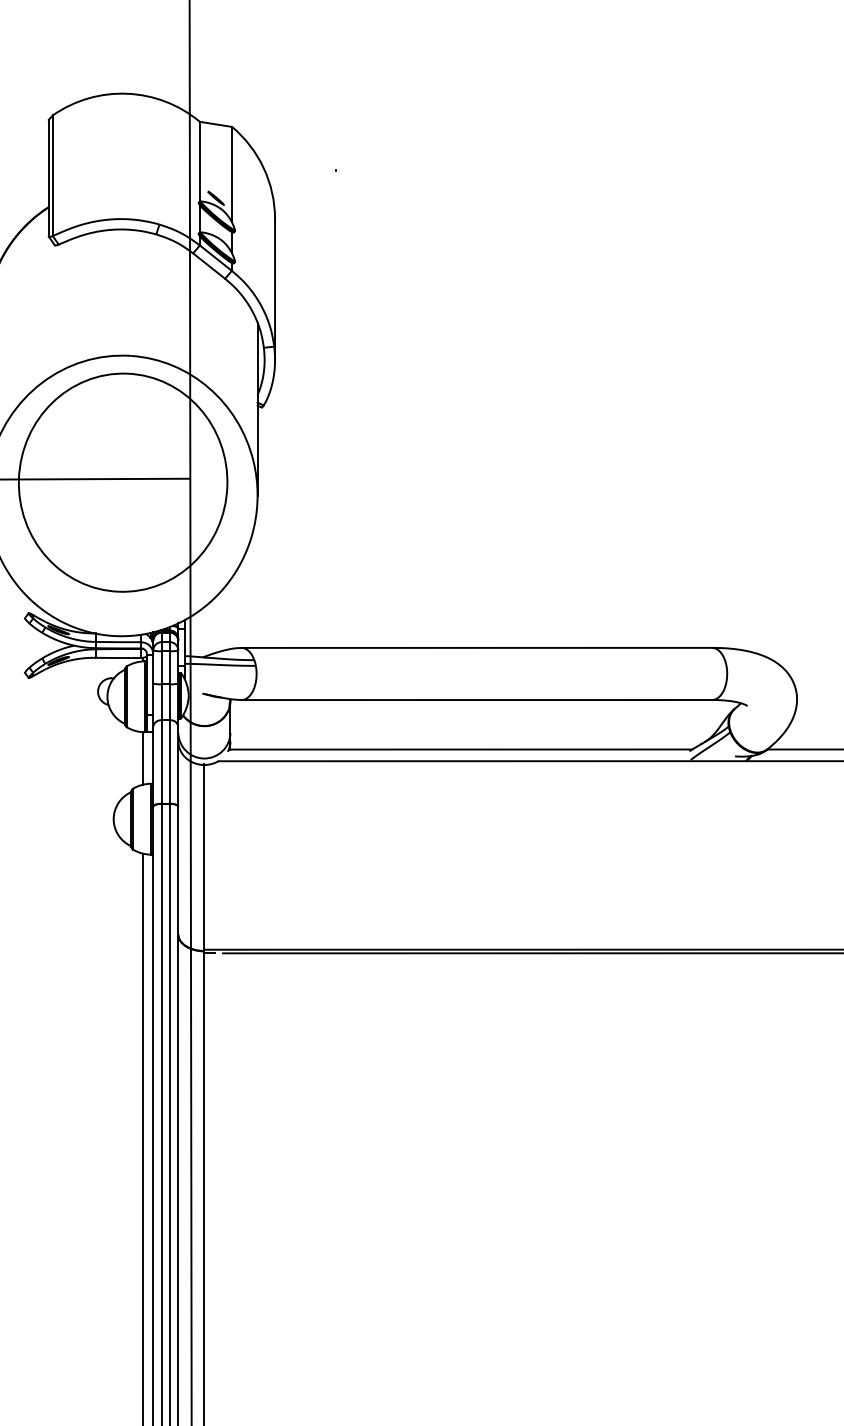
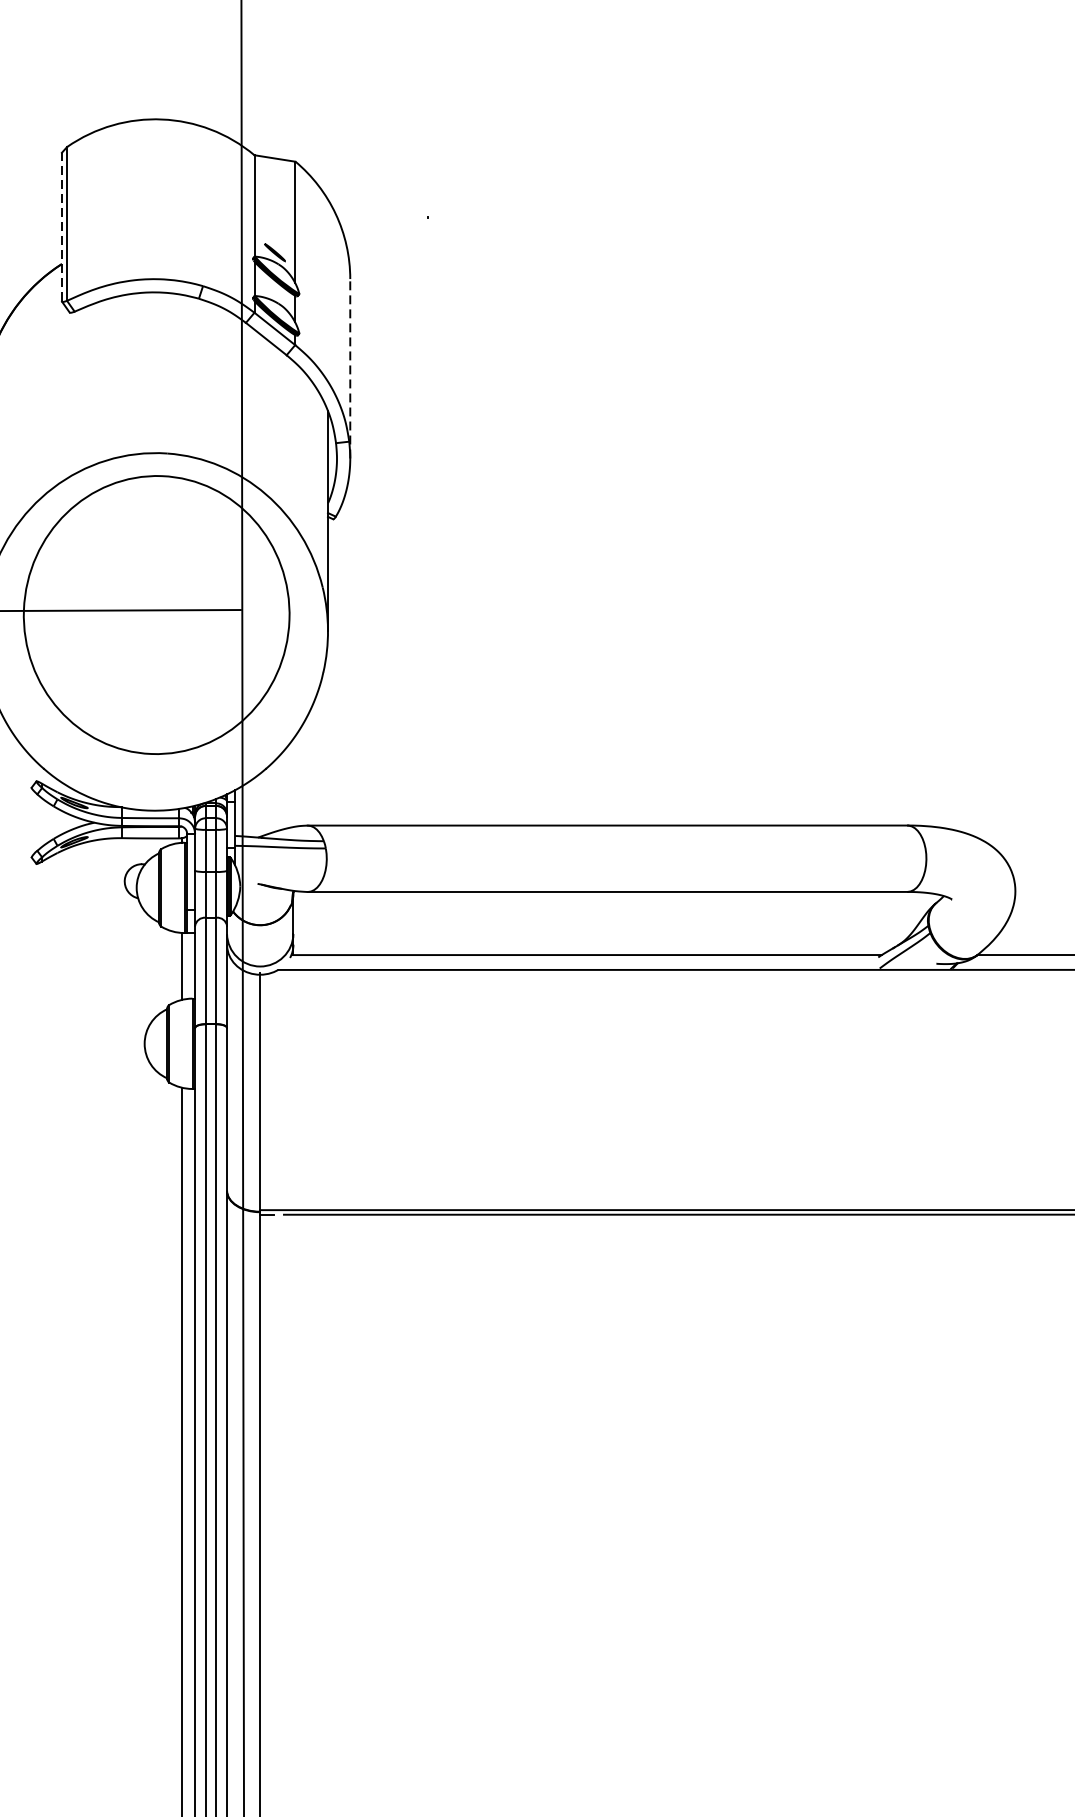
line: (48, 177) -> (61, 226), solid -> dashed
line: (275, 288) -> (350, 367), solid -> dashed

